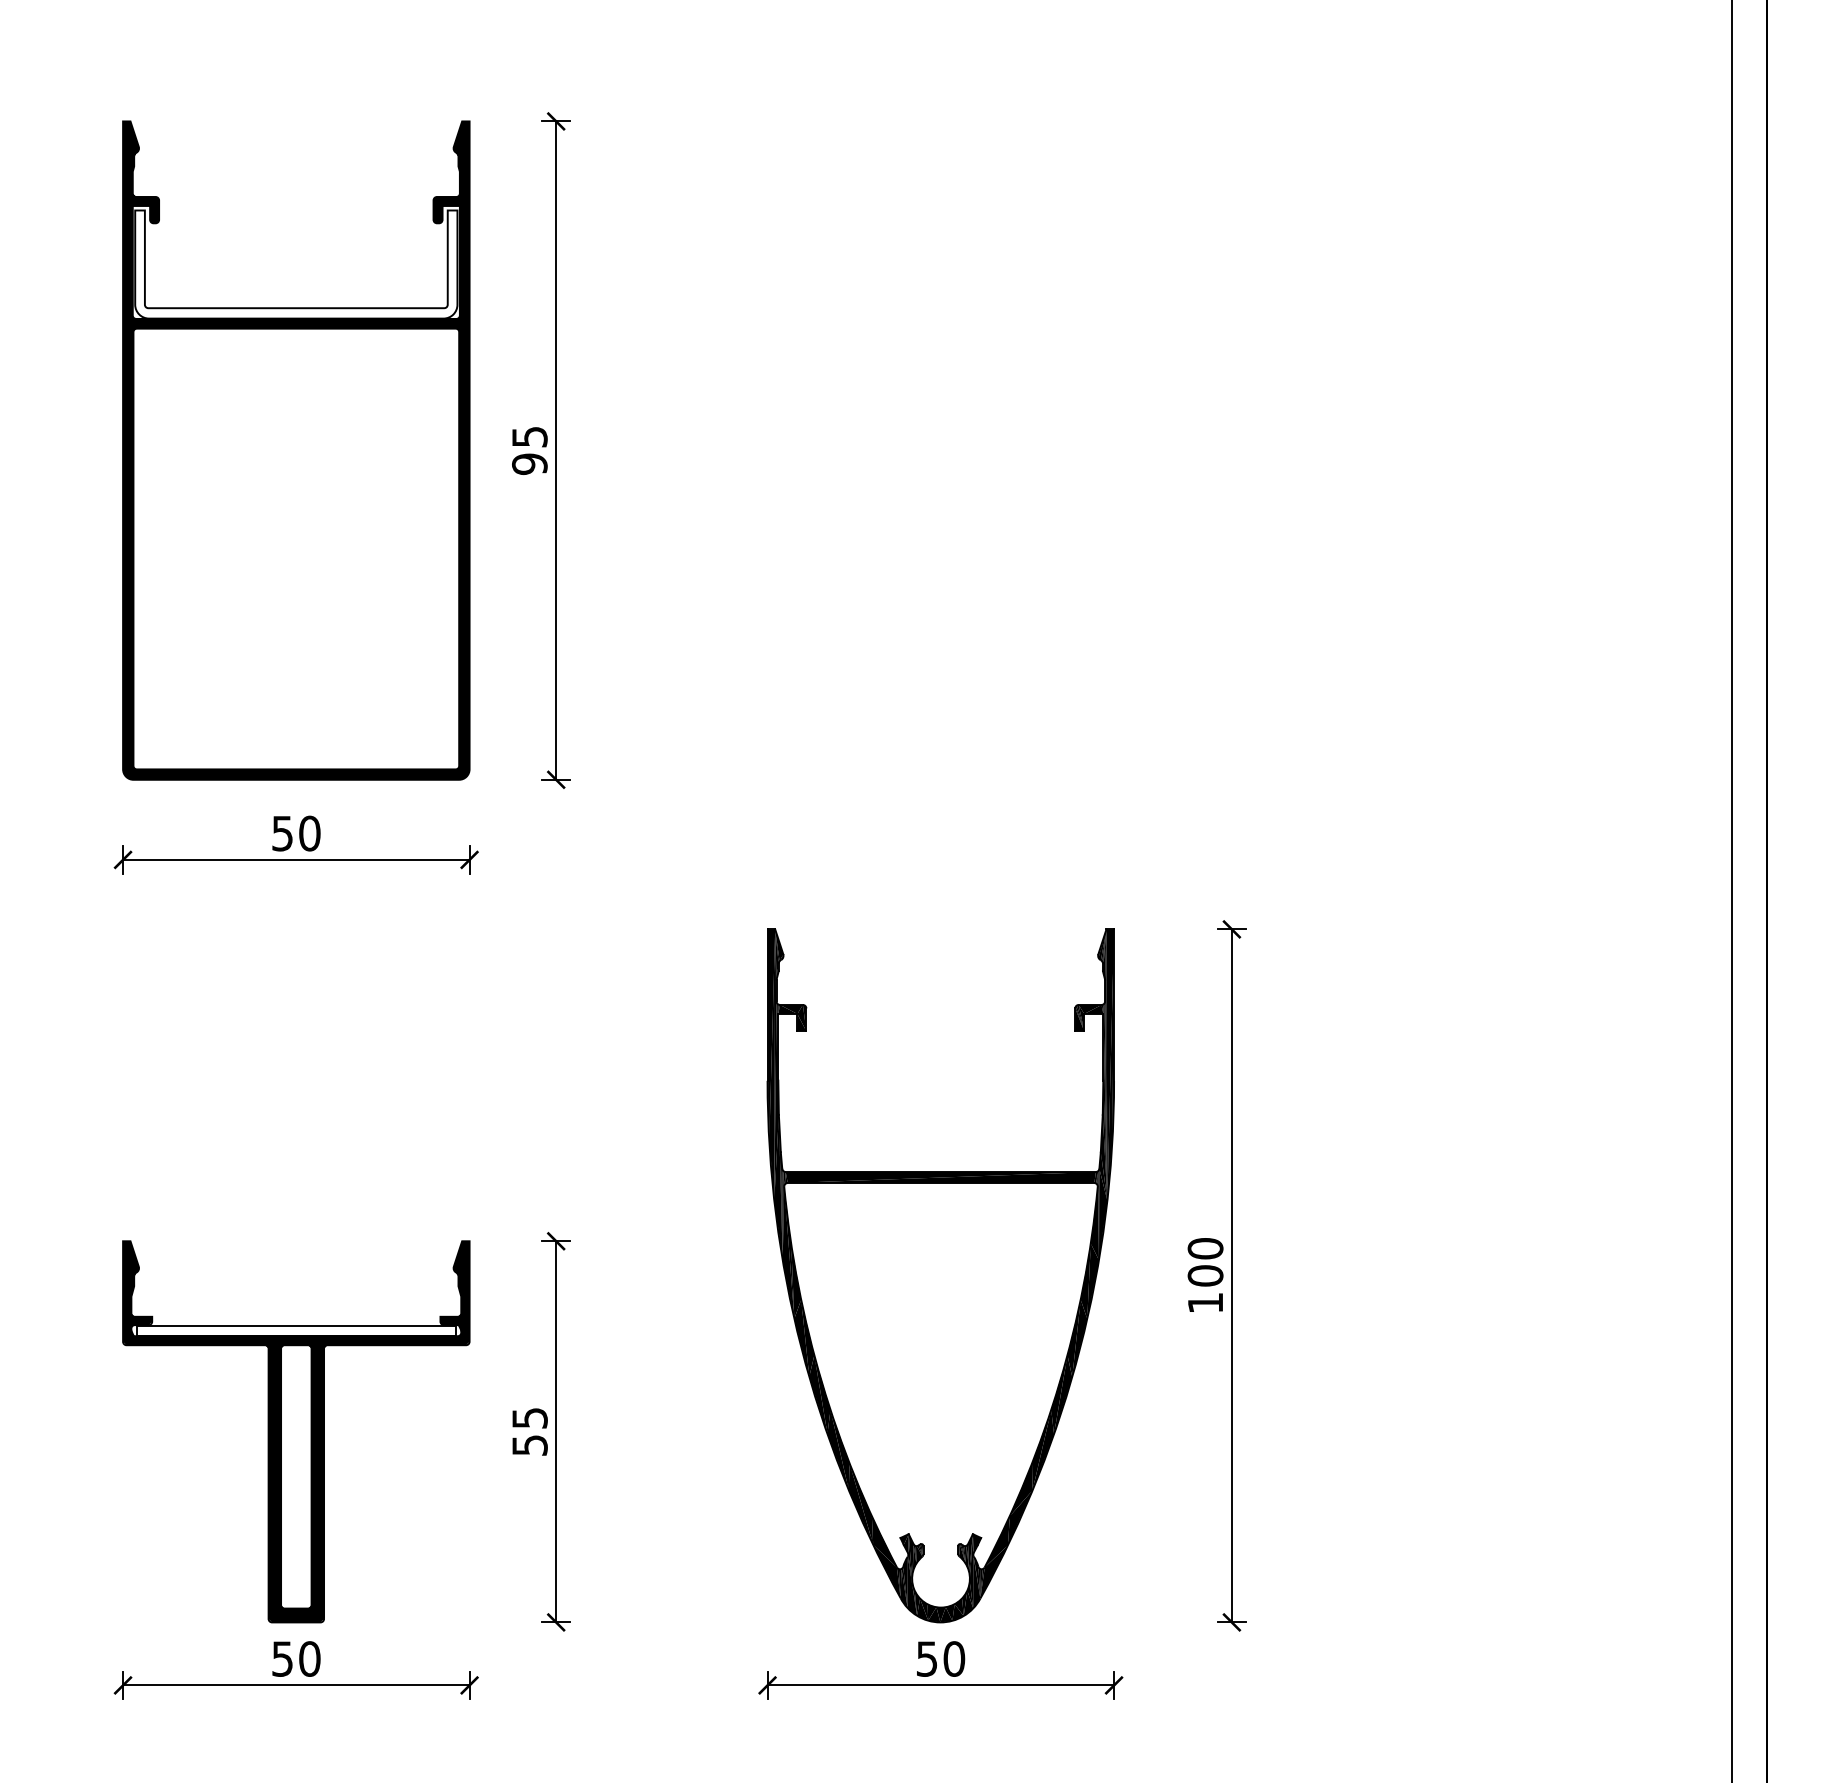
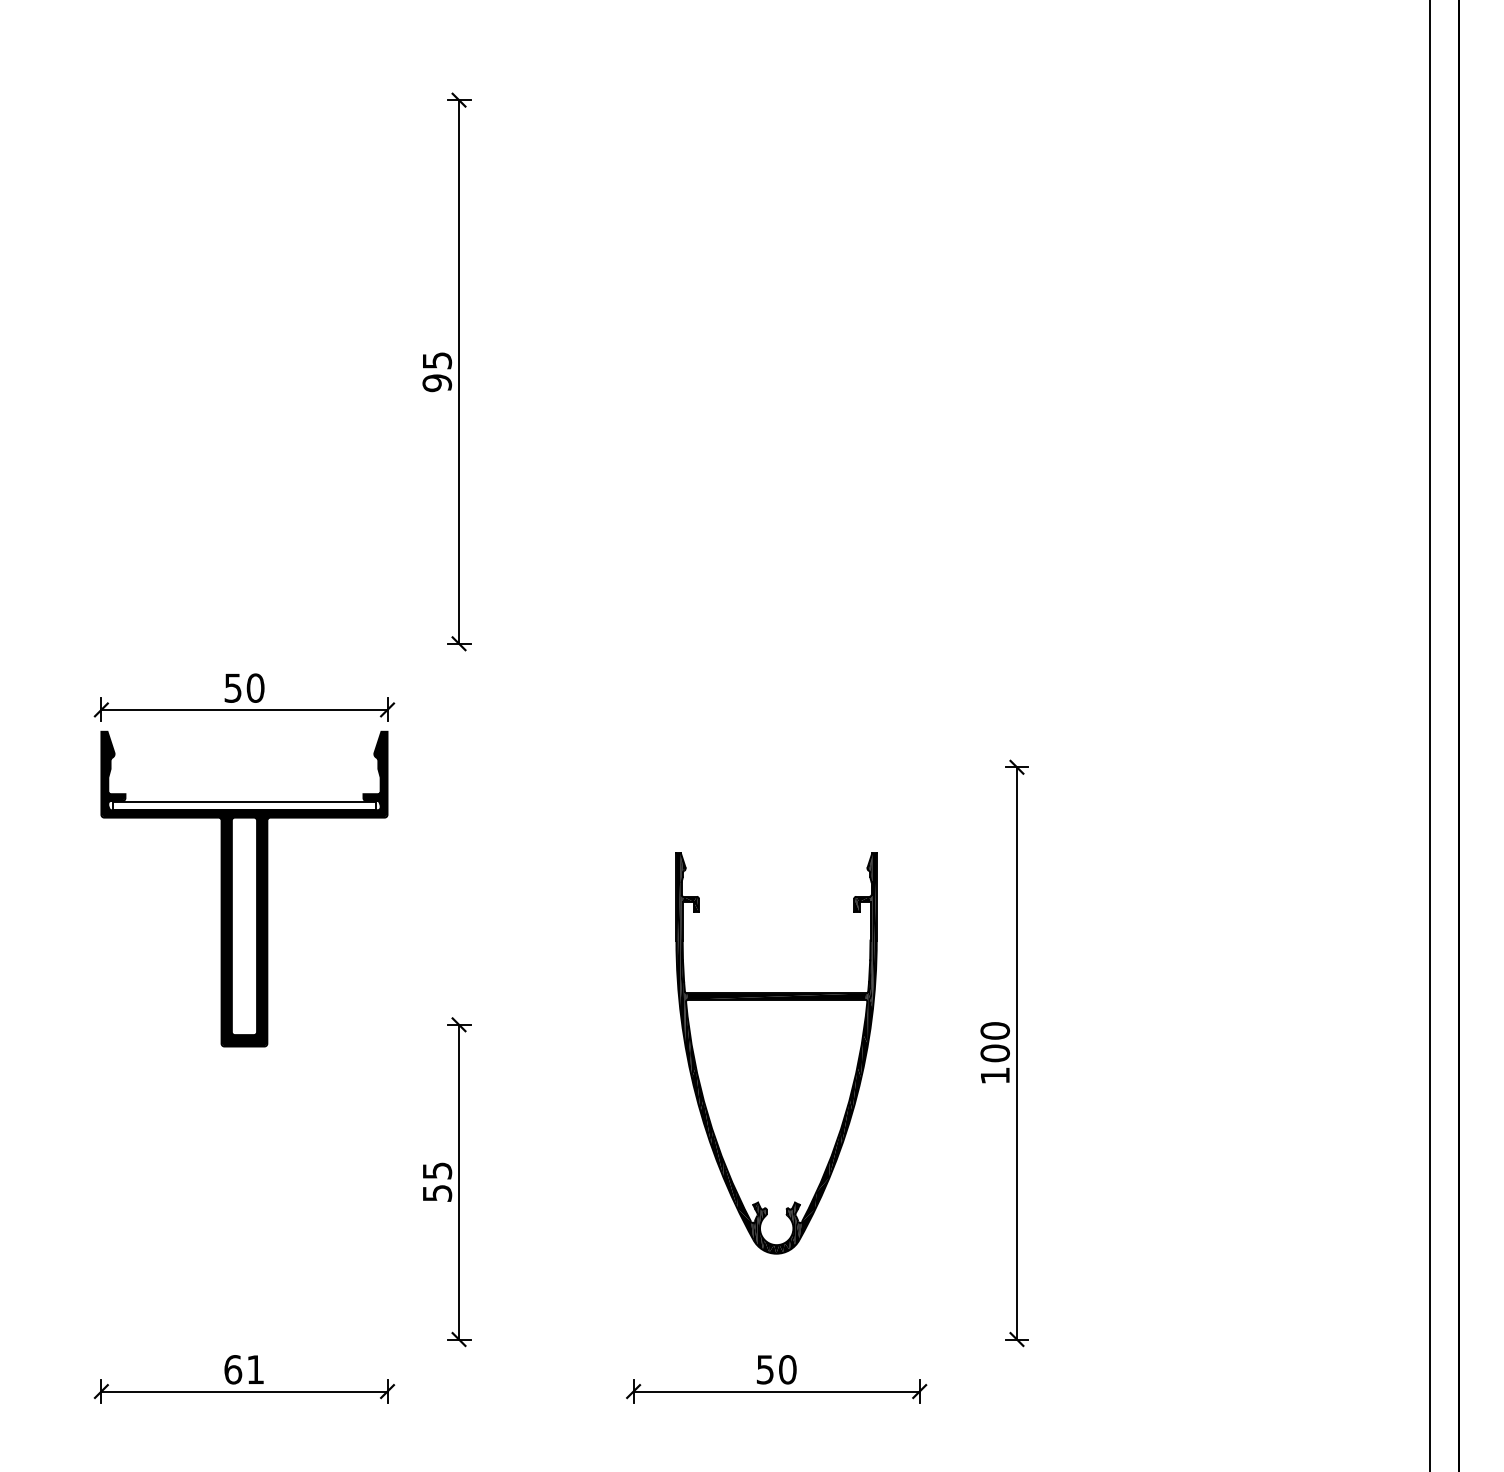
part: (296, 450) -> (244, 371), removed
part: (940, 1276) -> (776, 1053), size x0.7
part: (296, 1431) -> (244, 888), moved
text: (296, 1658) -> (244, 1369), 50 -> 61

